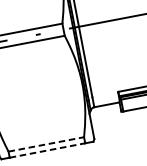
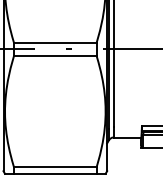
line: (46, 144) -> (55, 167), dashed -> solid
line: (47, 150) -> (55, 173), dashed -> solid

